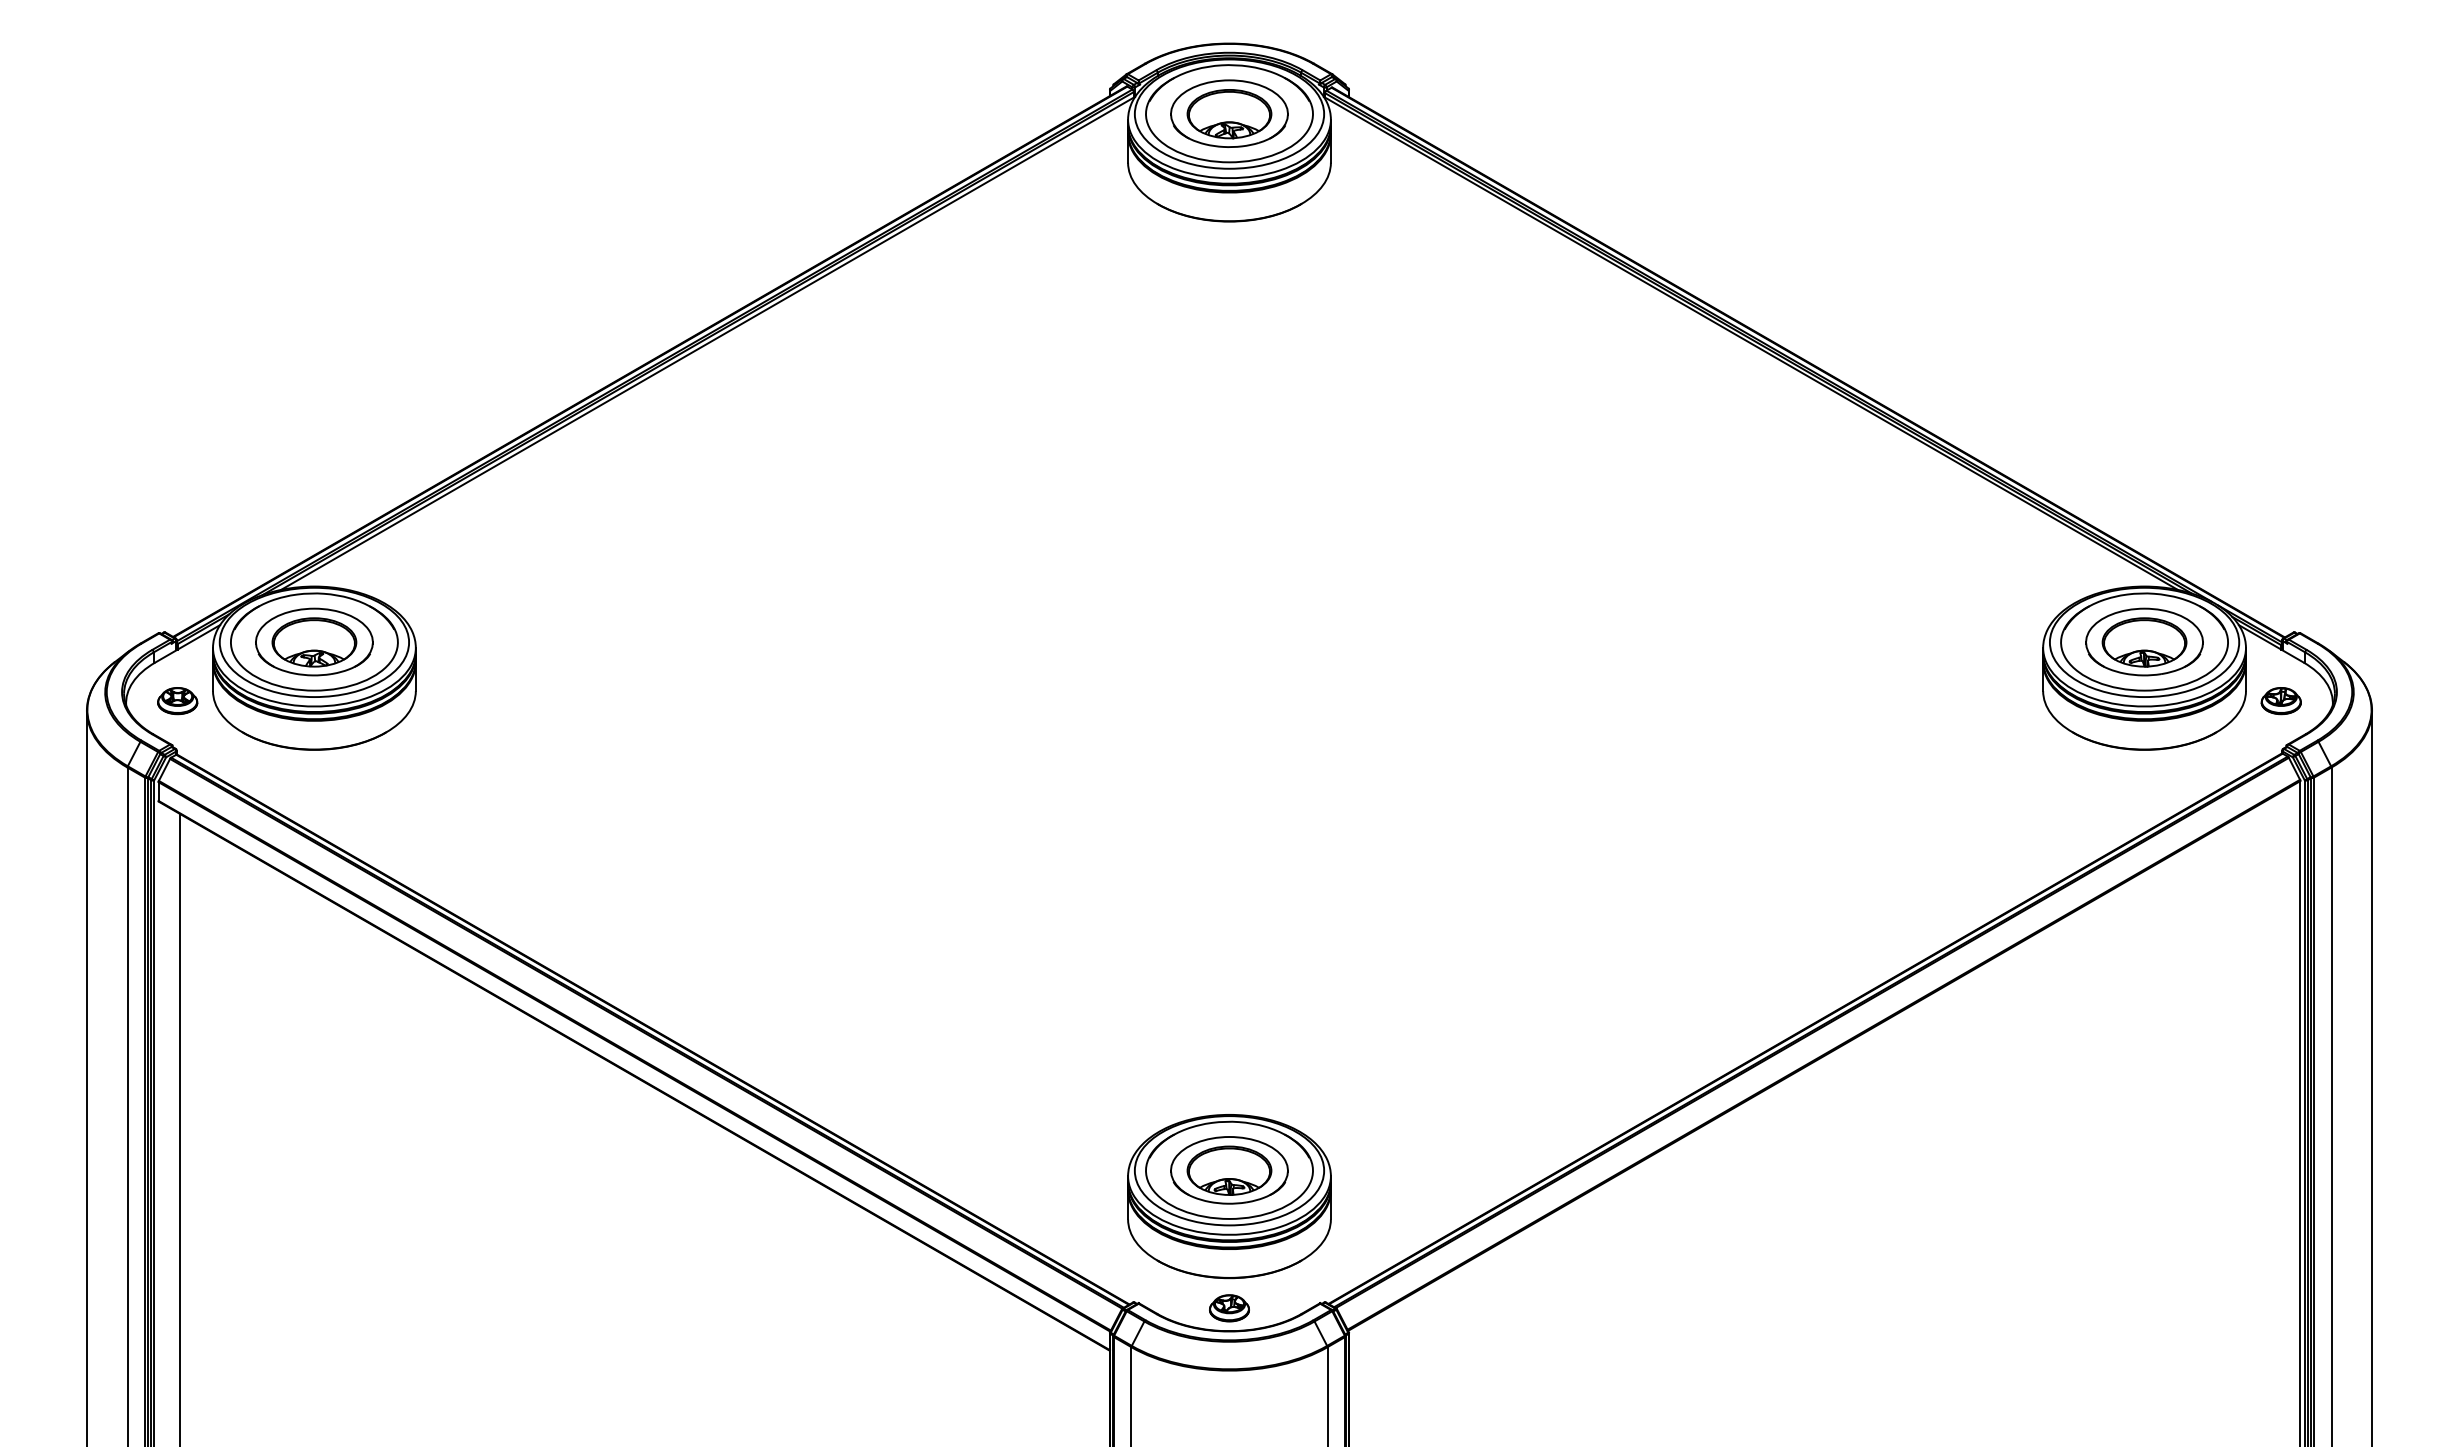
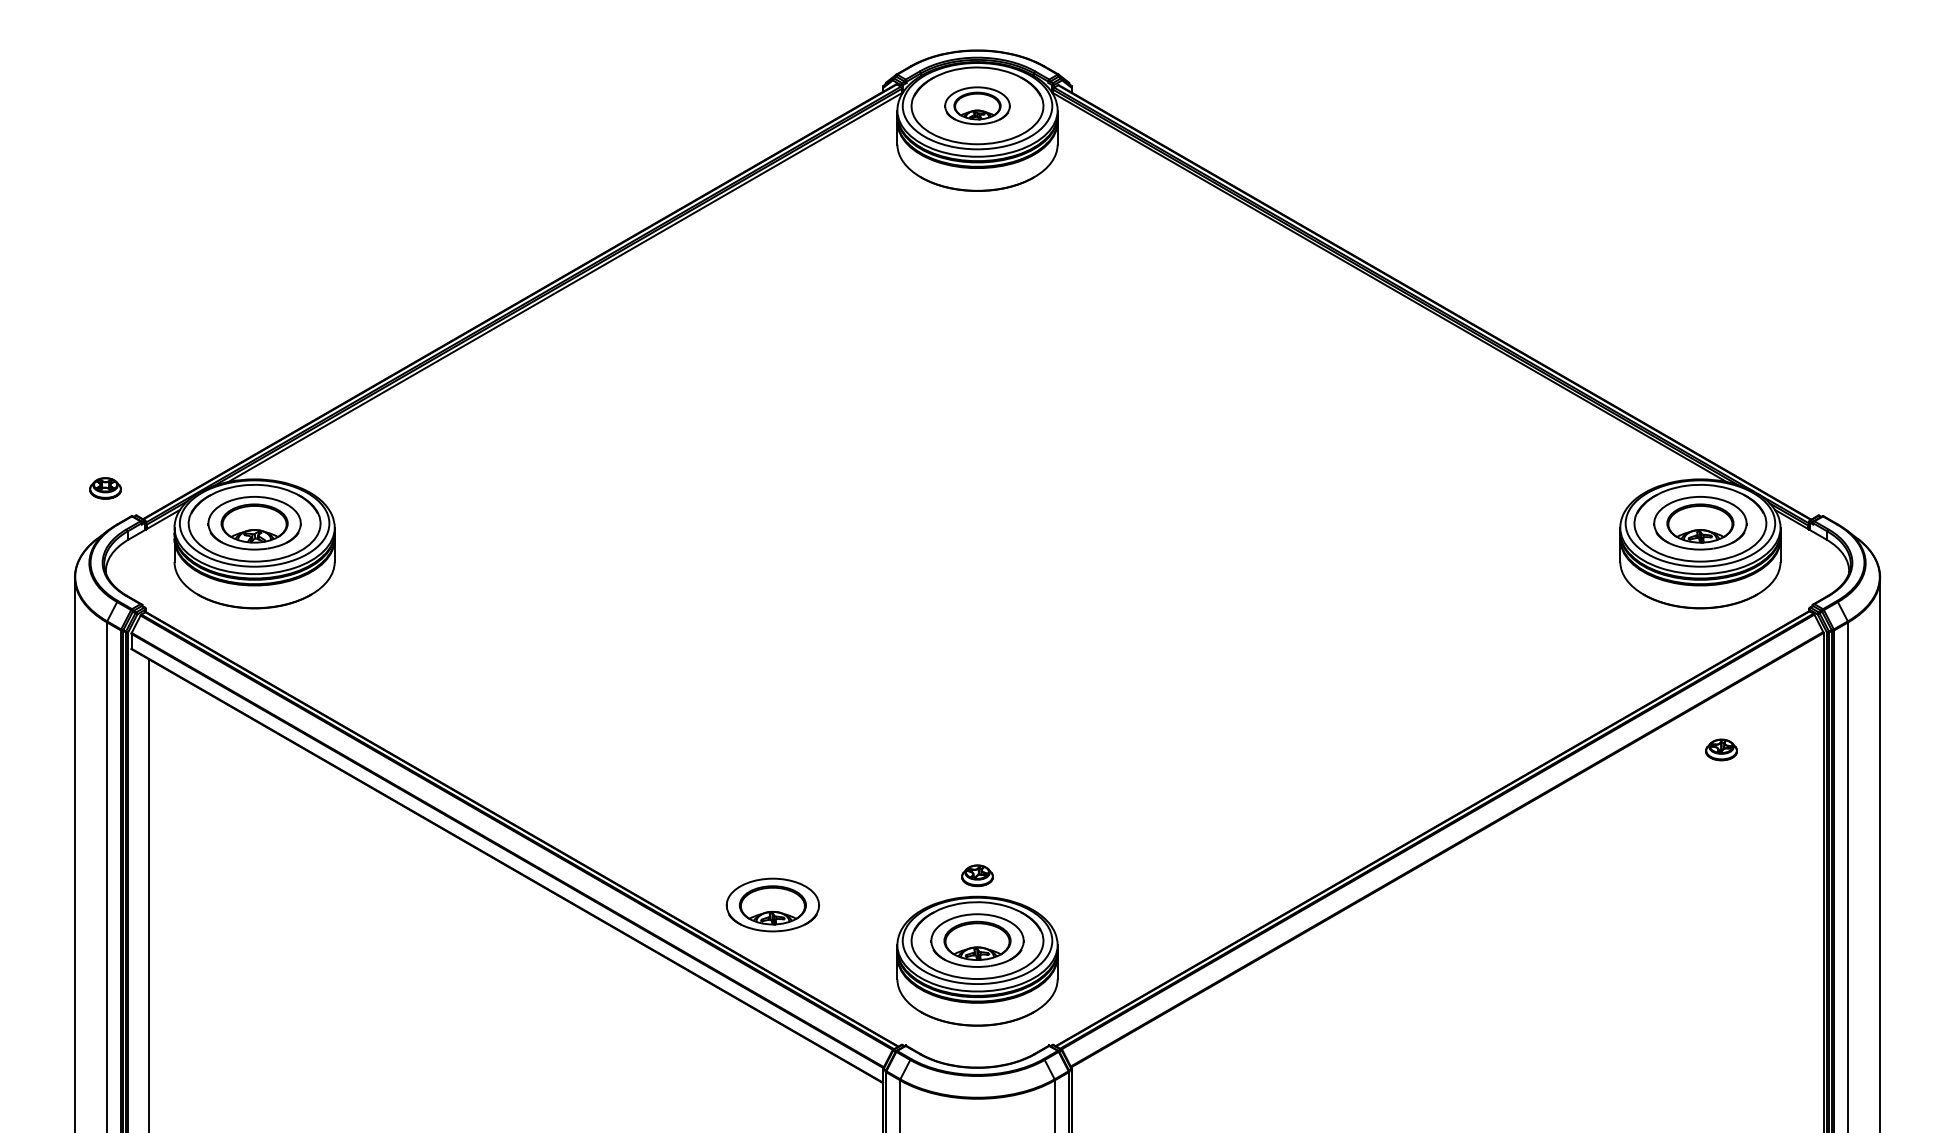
part: (1229, 113) -> (977, 105), size x0.7
part: (177, 701) -> (105, 488), moved
part: (2280, 701) -> (1720, 750), moved
part: (970, 1125) -> (772, 905), added
part: (1229, 1308) -> (977, 875), moved

